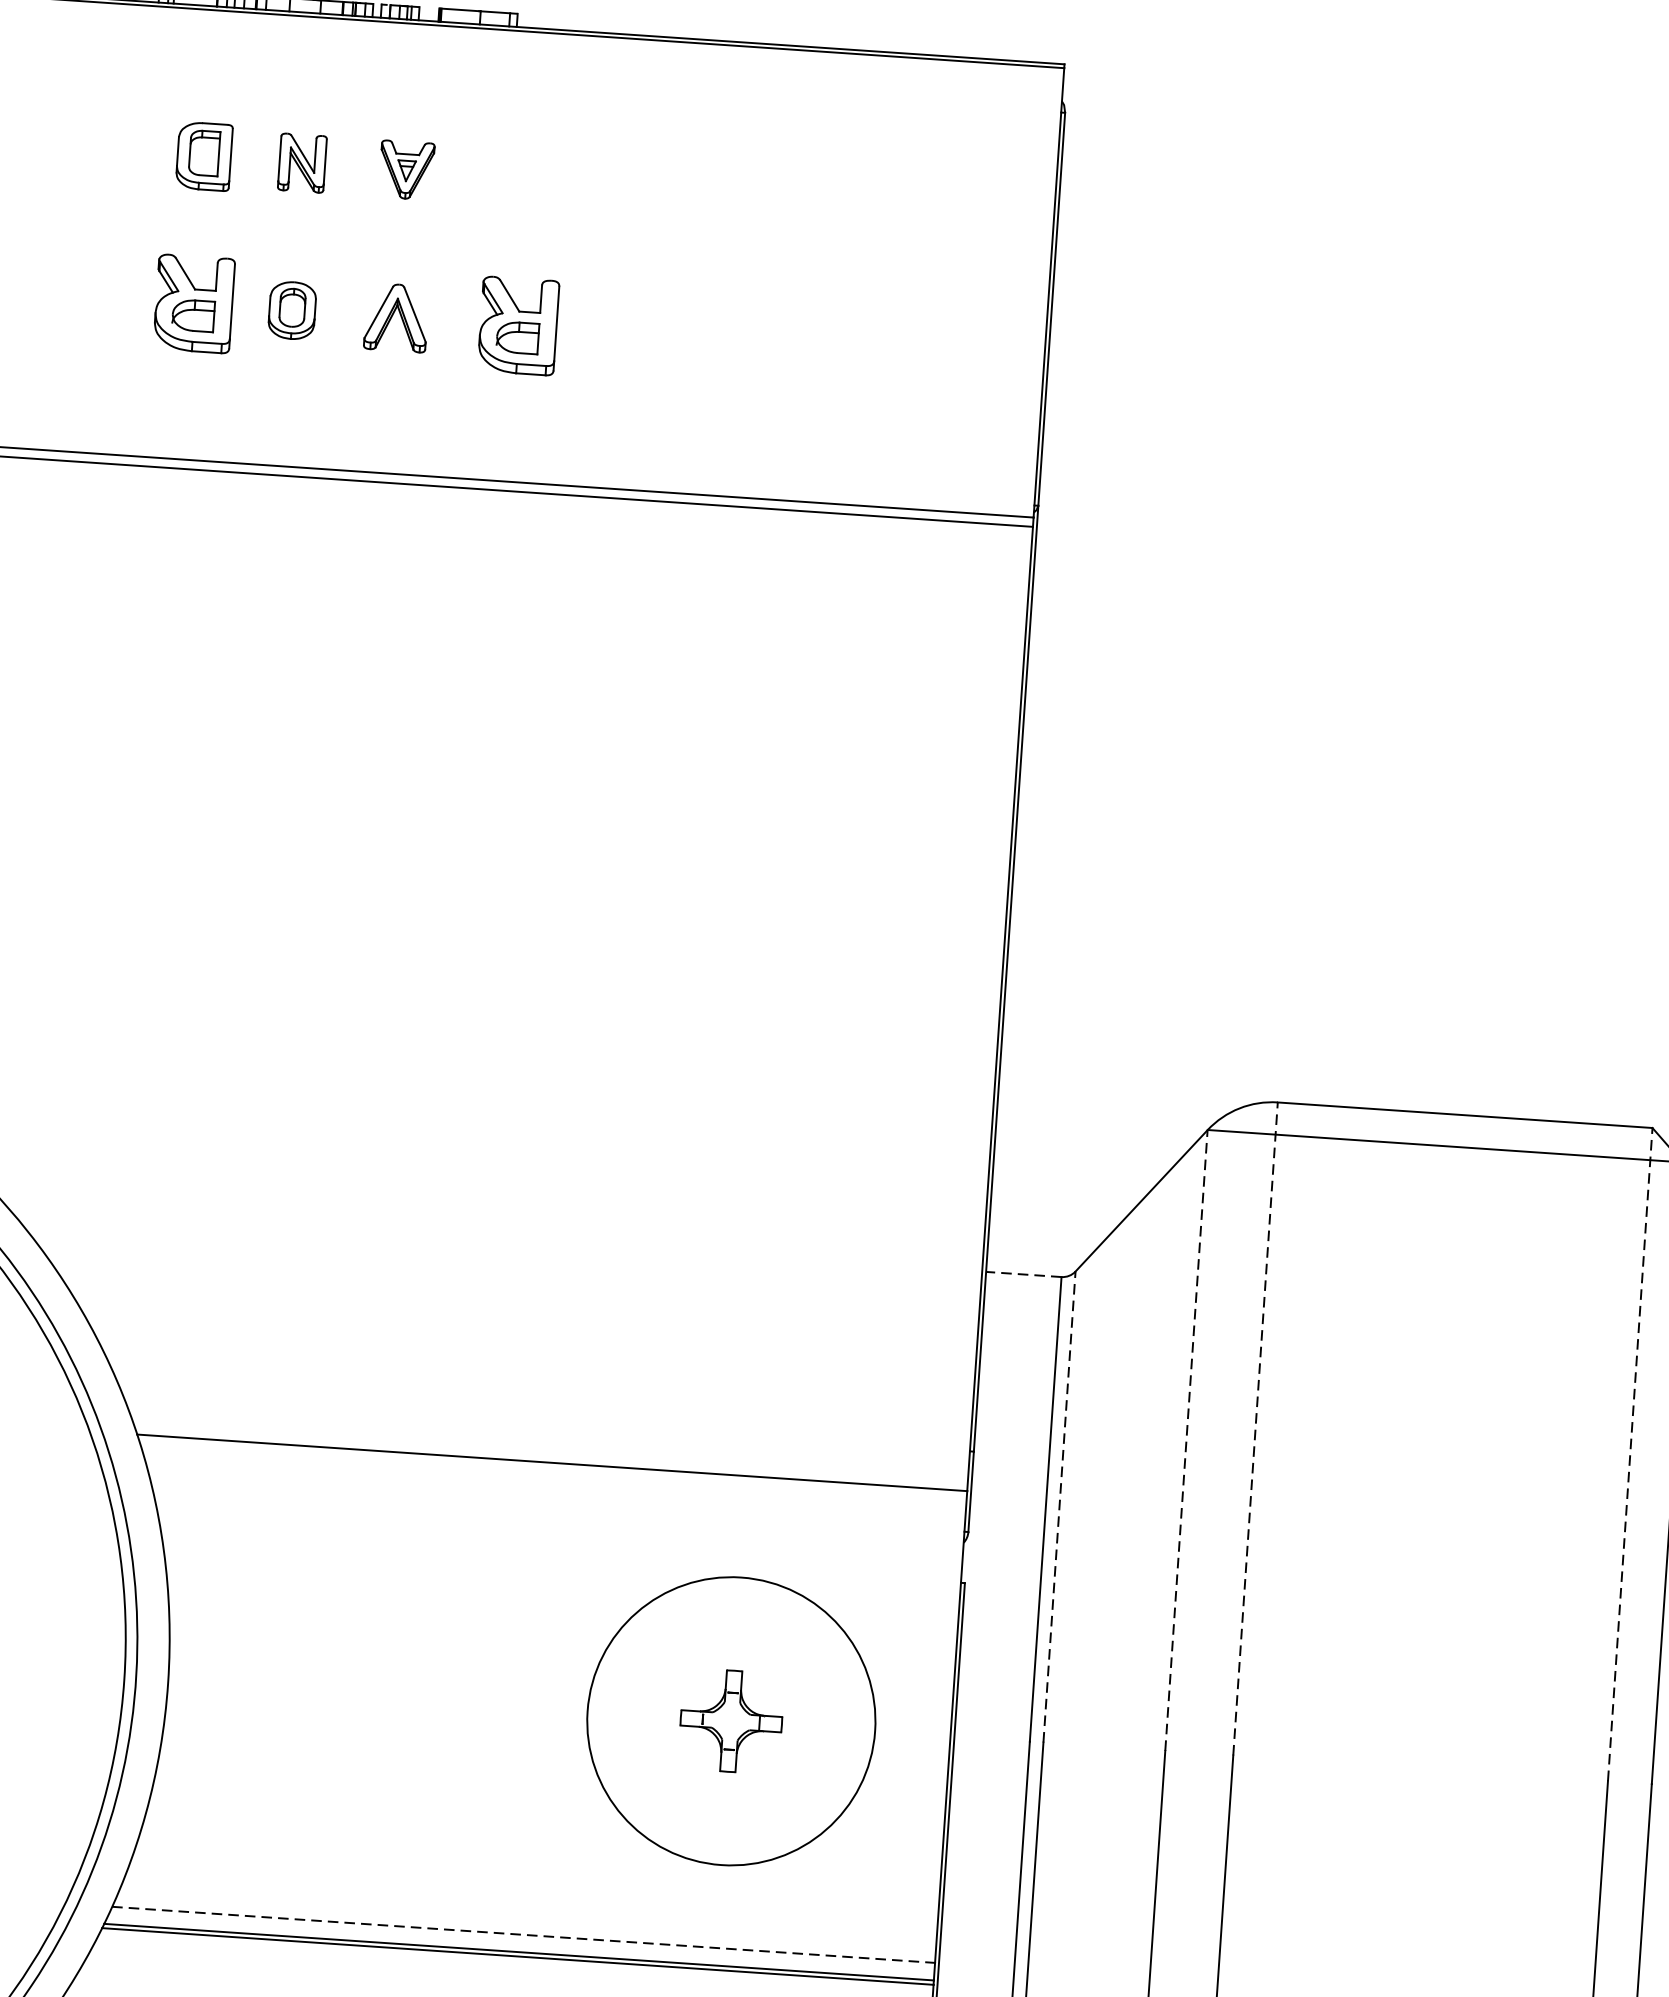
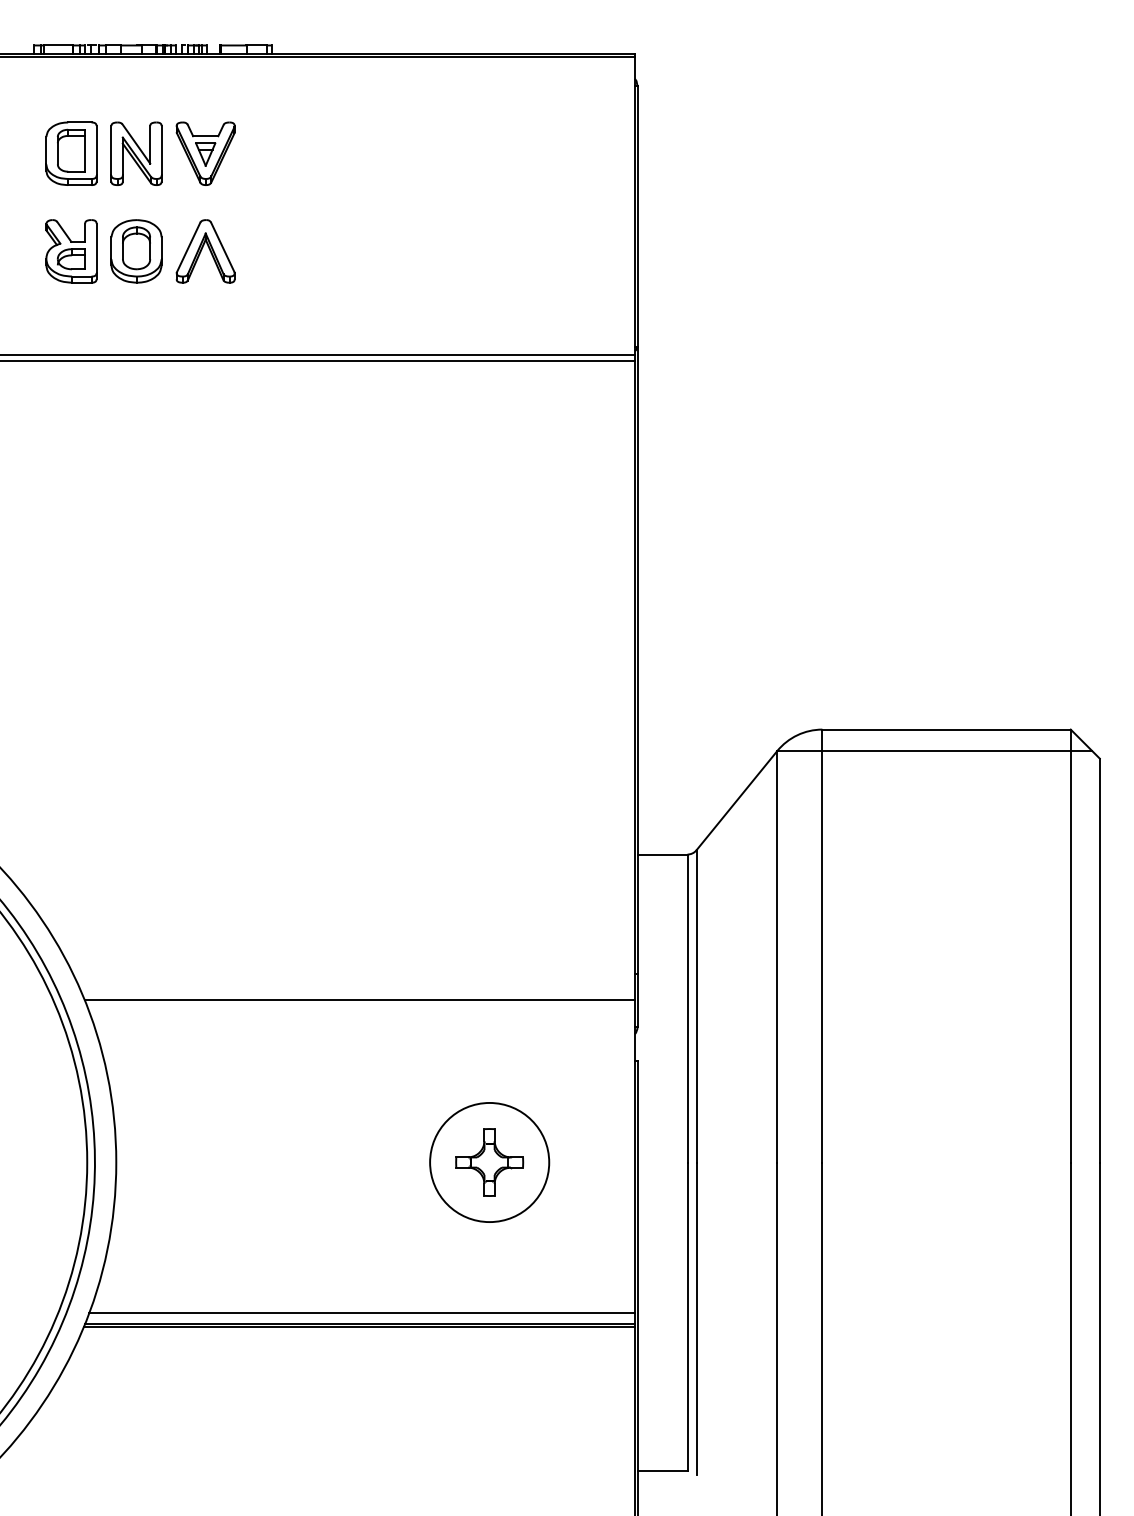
part: (204, 156) -> (71, 153), size x1.43
part: (302, 162) -> (136, 153), size x1.67
part: (406, 169) -> (205, 153), size x1.67
part: (292, 310) -> (136, 251), size x1.67
part: (396, 317) -> (205, 251), size x1.43
part: (518, 326) -> (286, 251), removed
line: (1023, 1274) -> (662, 854), dashed -> solid
line: (1255, 1428) -> (822, 945), dashed -> solid
line: (1186, 1440) -> (777, 956), dashed -> solid
line: (1629, 1453) -> (1070, 945), dashed -> solid
line: (1059, 1505) -> (696, 1005), dashed -> solid
circle: (731, 1721) -> (489, 1162), size x0.62
line: (524, 1934) -> (362, 1312), dashed -> solid

